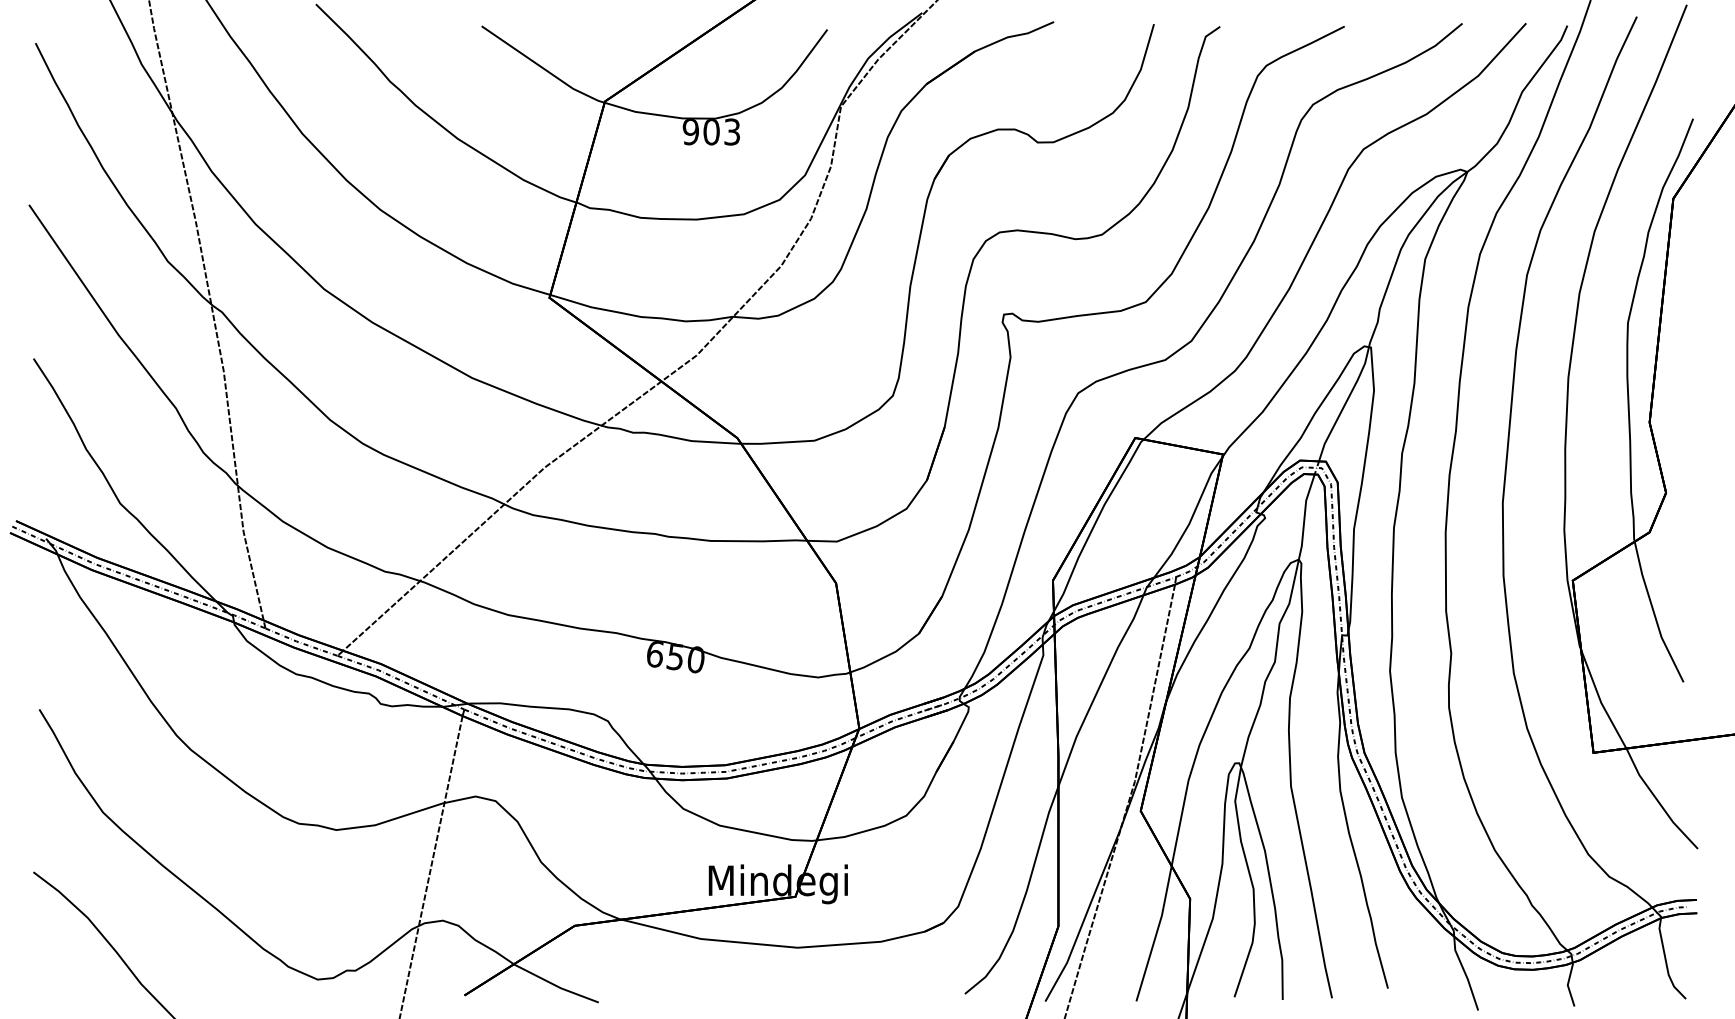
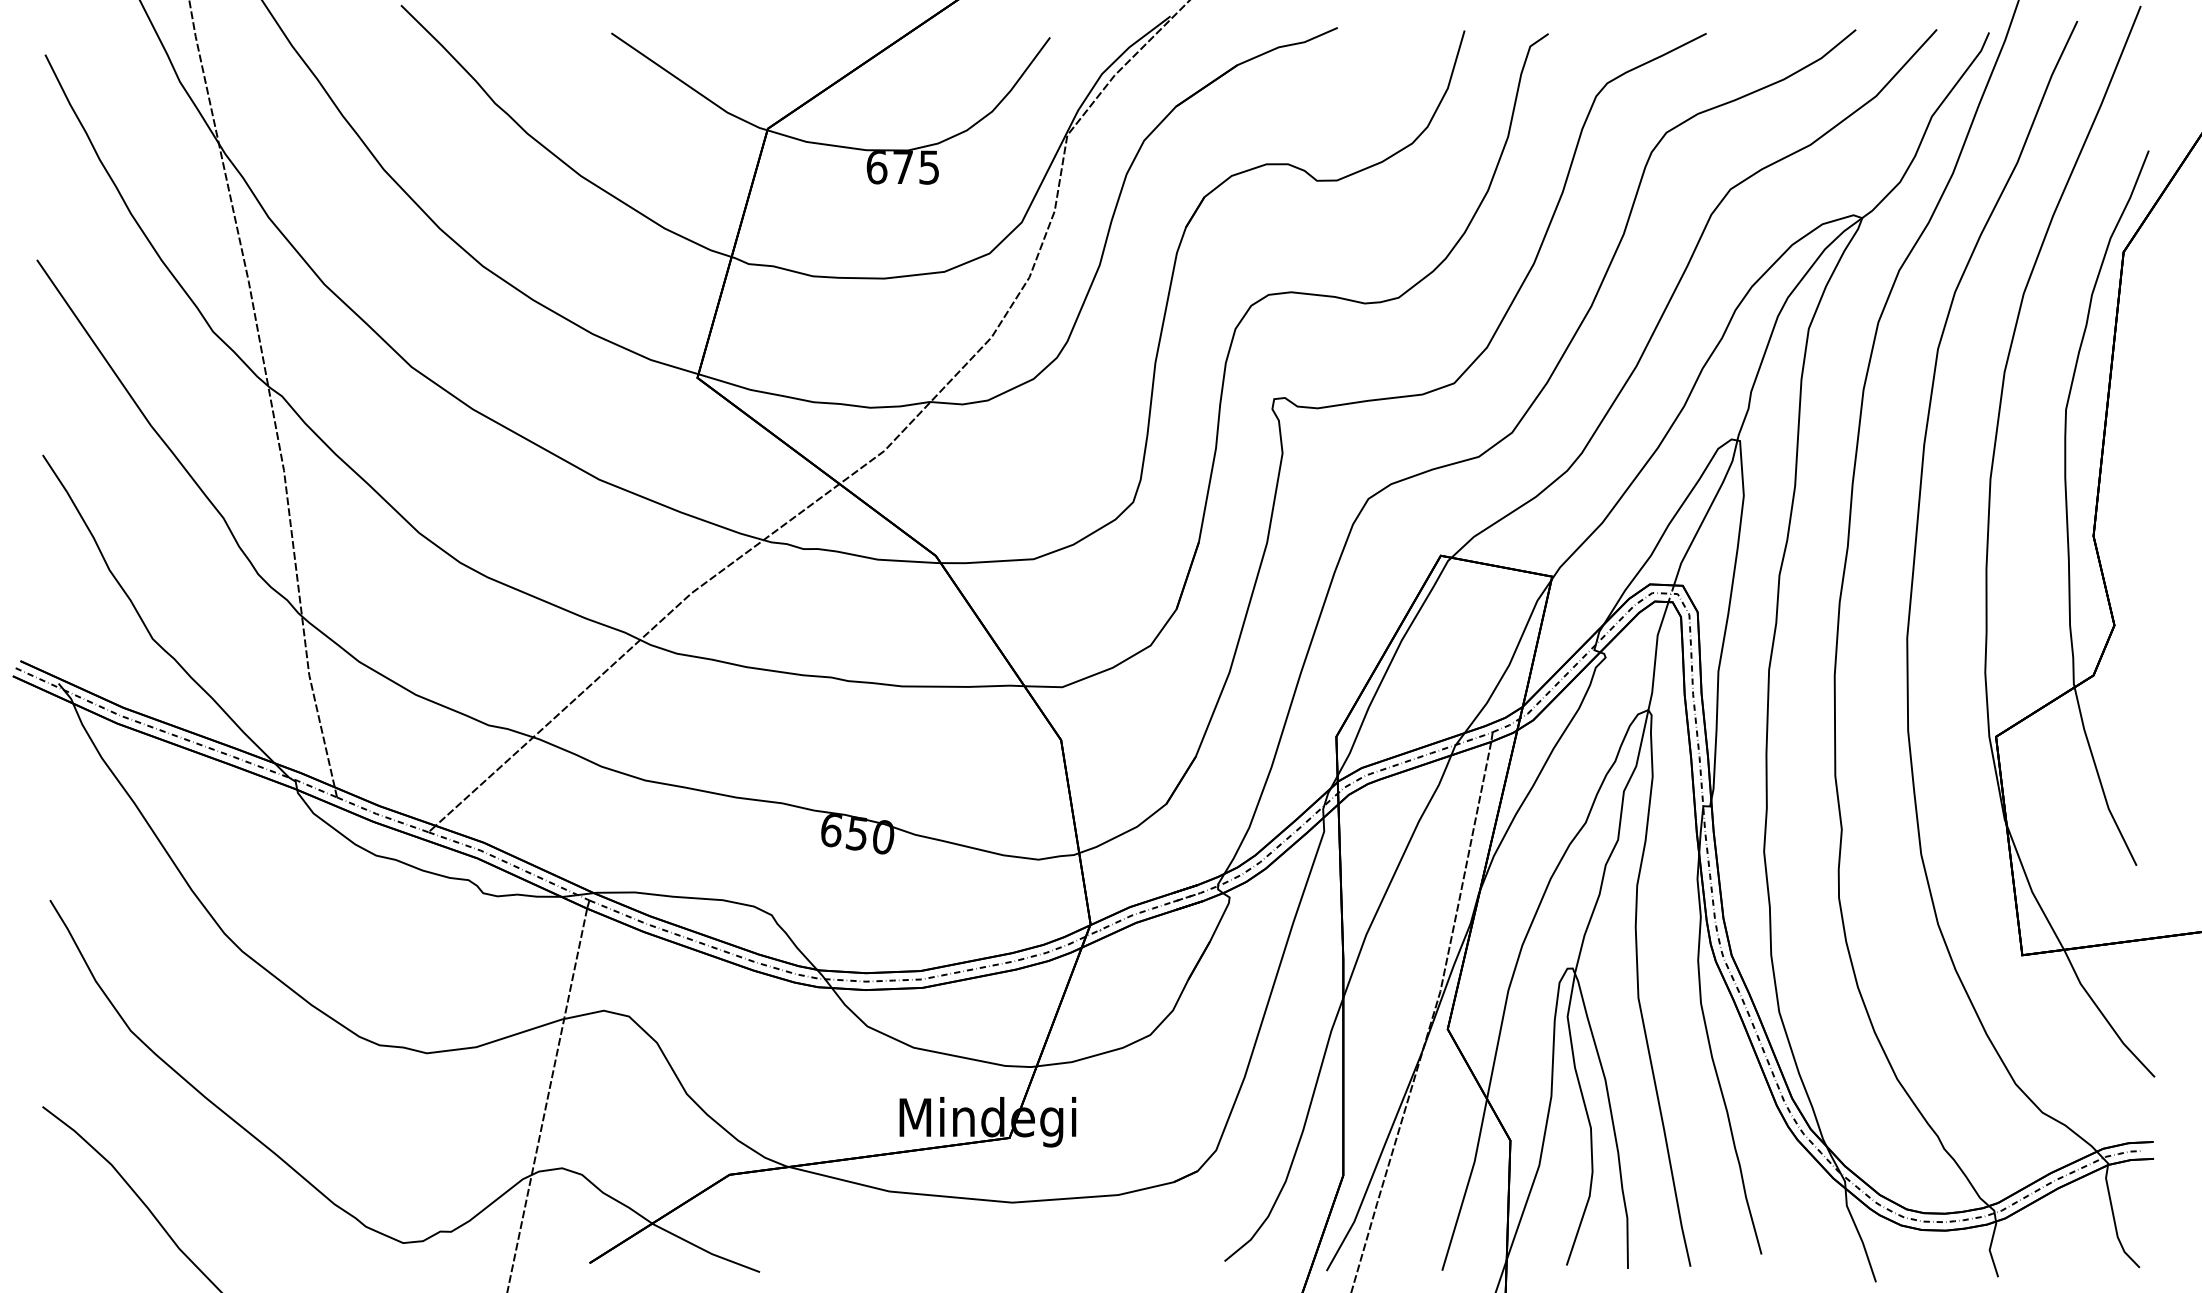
text: (711, 132) -> (902, 167), 903 -> 675

